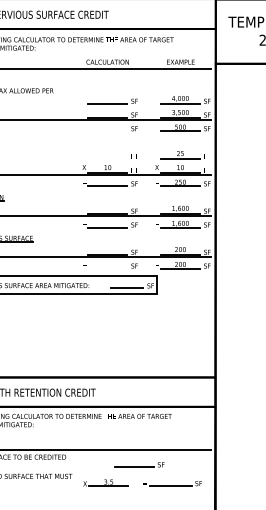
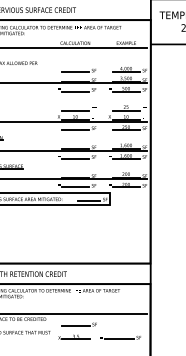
line: (106, 131) -> (74, 91), added
line: (106, 158) -> (74, 110), added
line: (106, 268) -> (74, 187), added
part: (138, 464) -> (78, 324), moved

